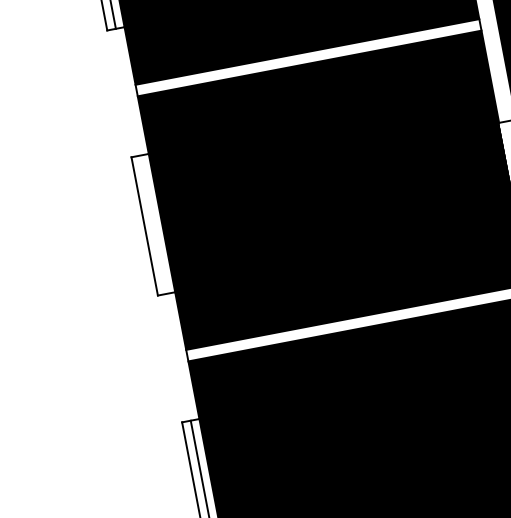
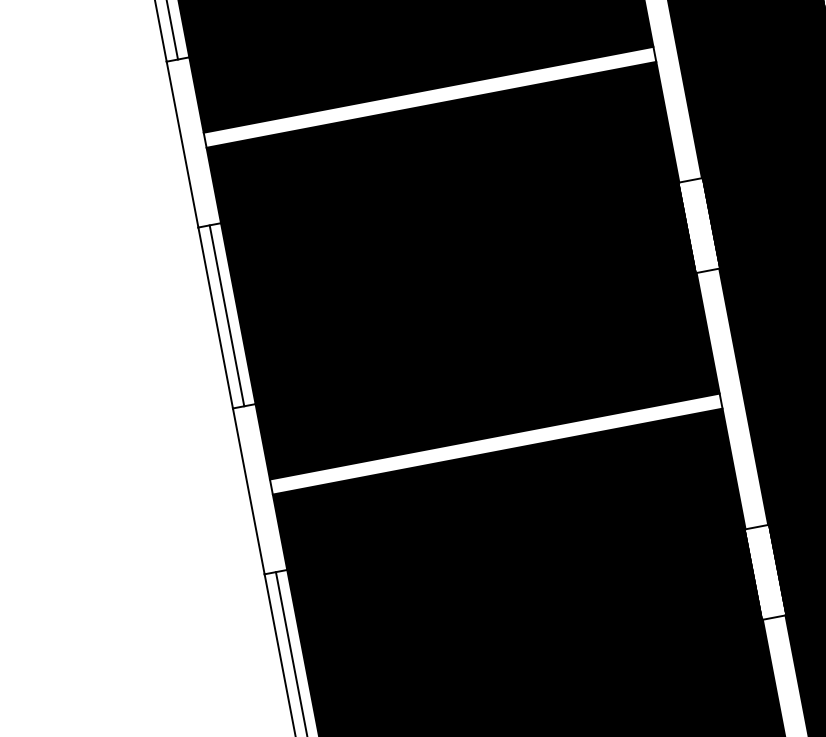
line: (119, 93) -> (182, 144), added
line: (152, 224) -> (226, 315), added
line: (169, 359) -> (248, 491), added

